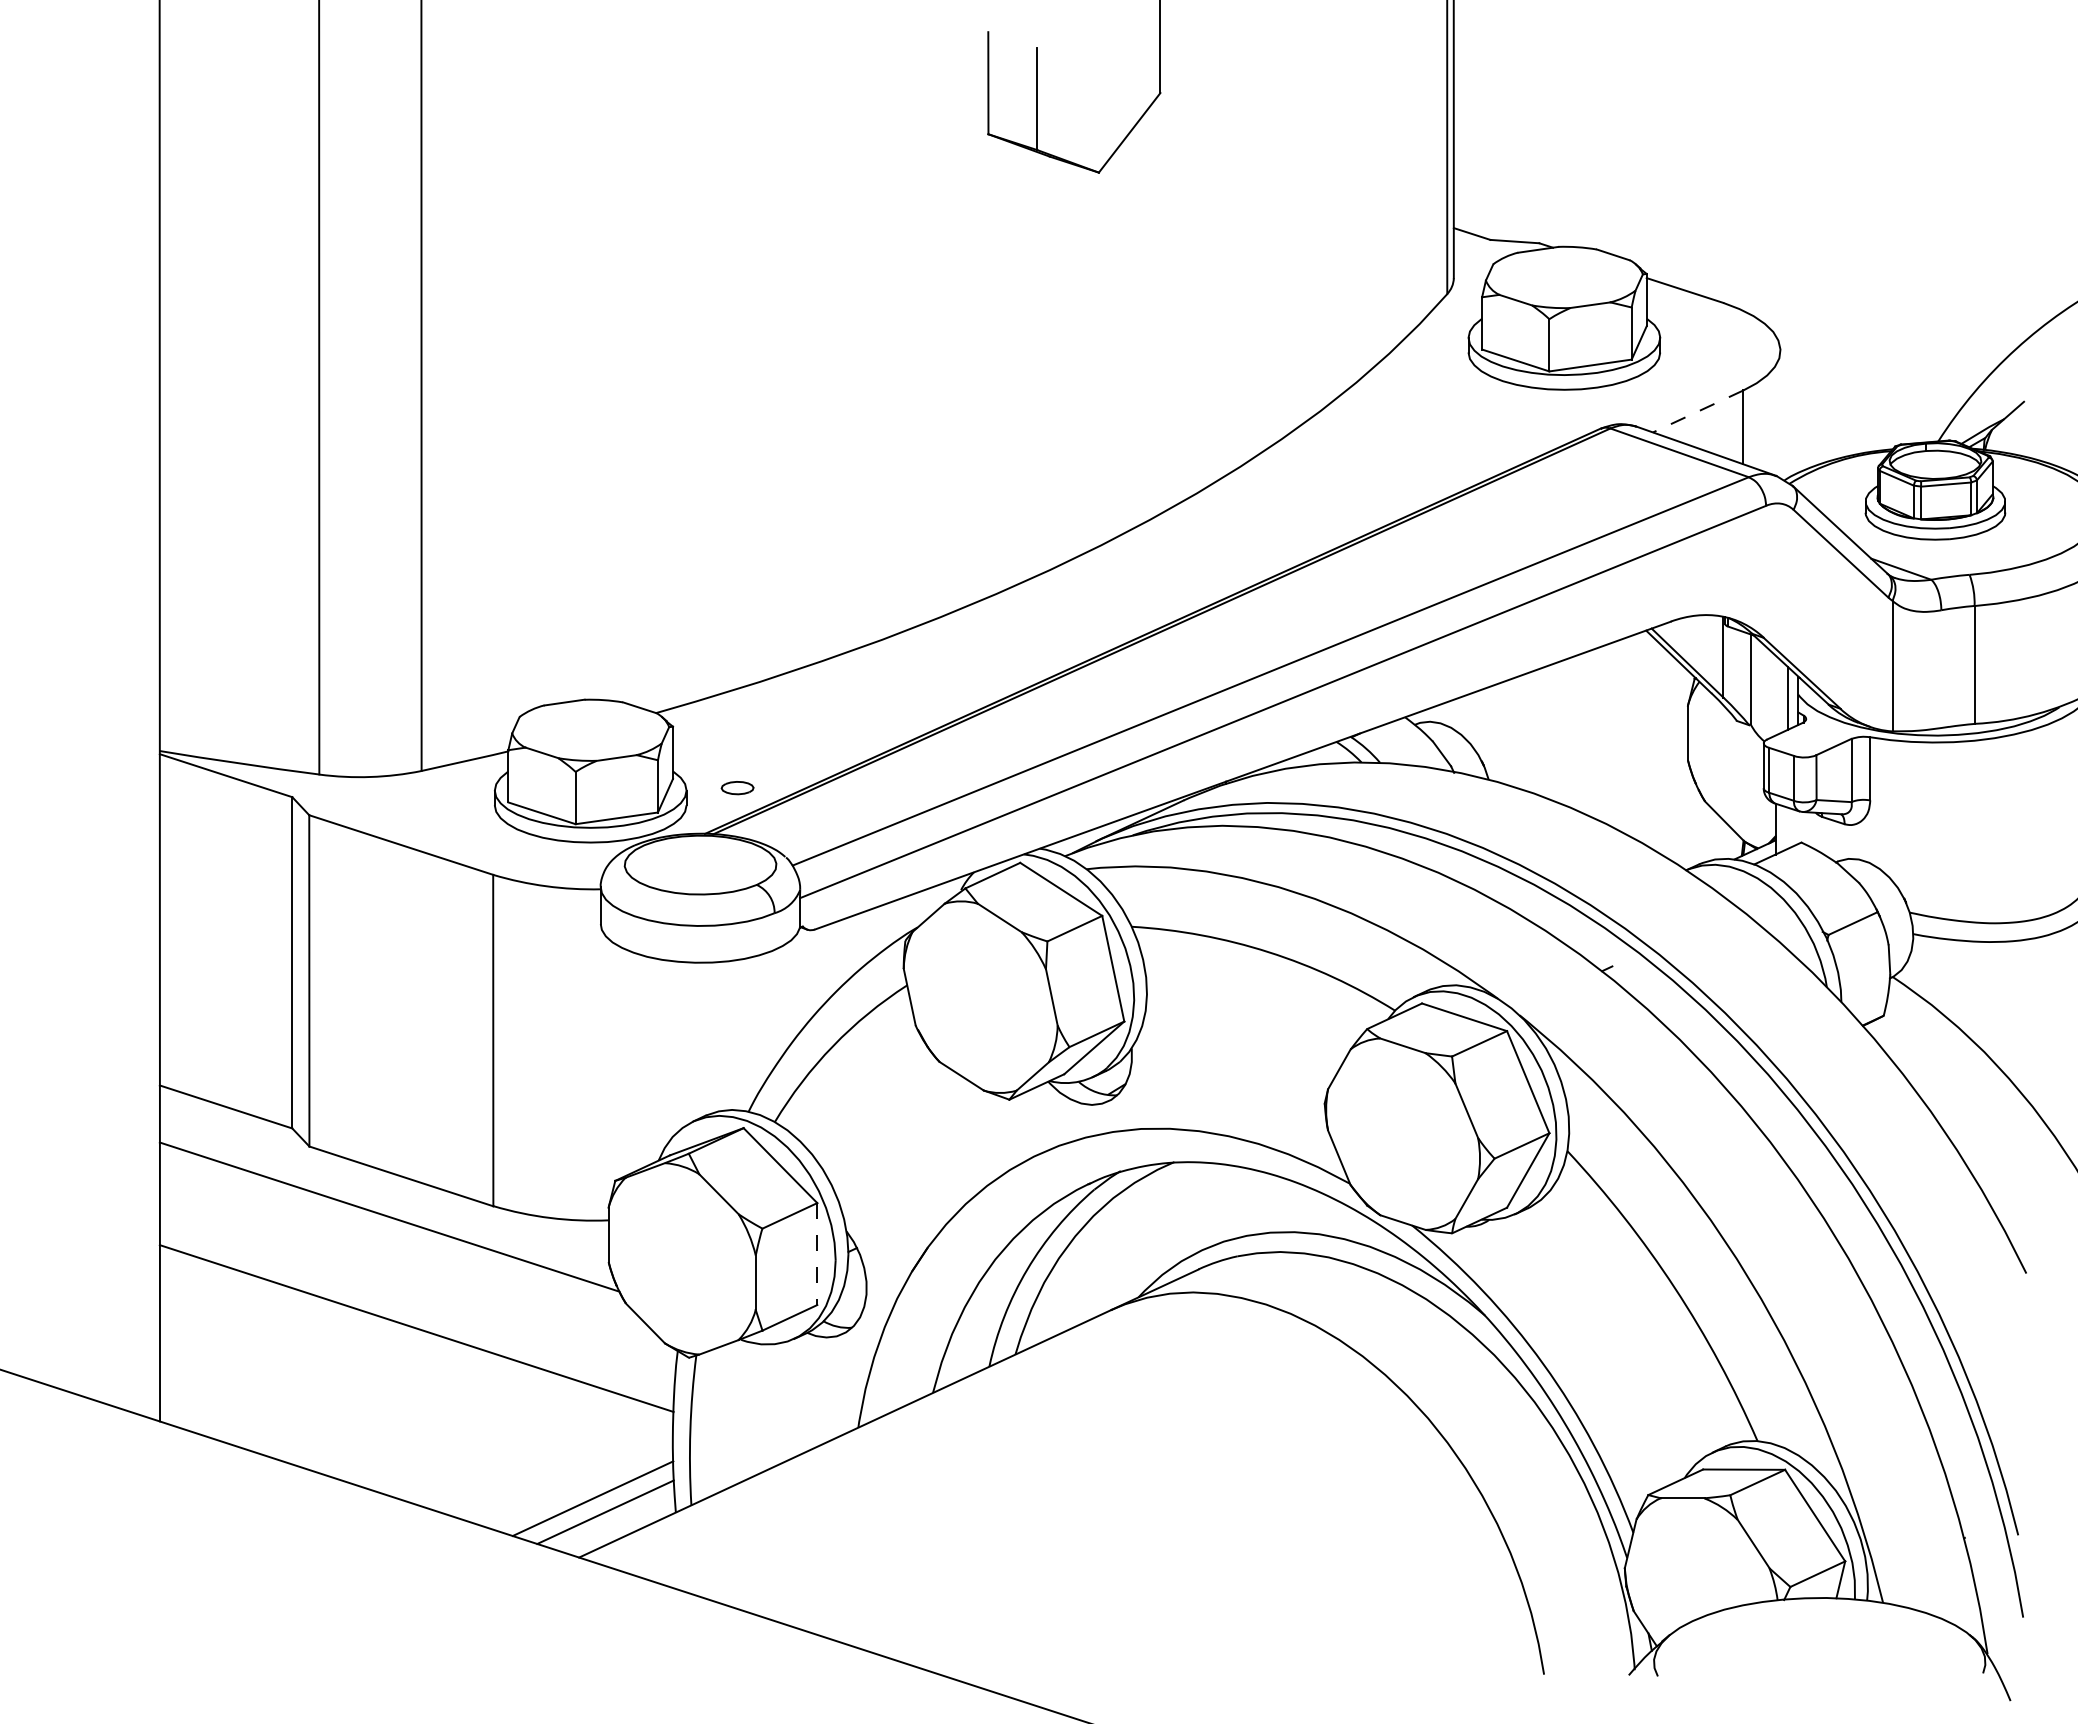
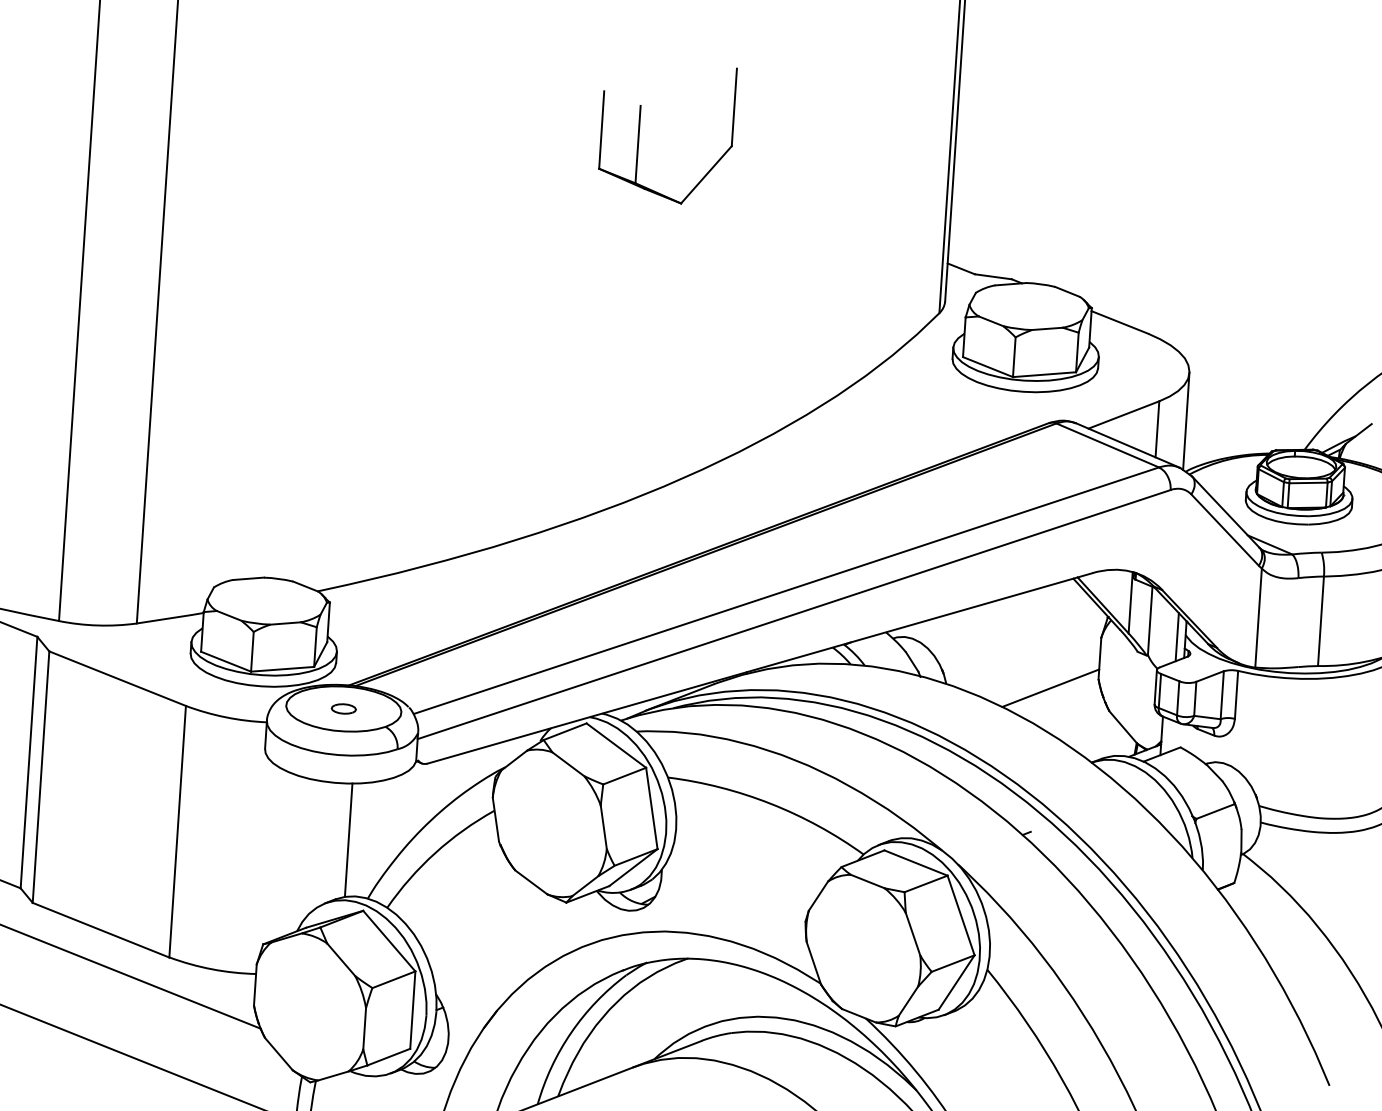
line: (1698, 411) -> (1124, 415), dashed -> solid
line: (1780, 414) -> (1186, 421), added
line: (1625, 776) -> (1050, 688), added
part: (737, 788) -> (343, 709), moved
line: (718, 1036) -> (348, 840), added
line: (817, 1254) -> (412, 1010), dashed -> solid

